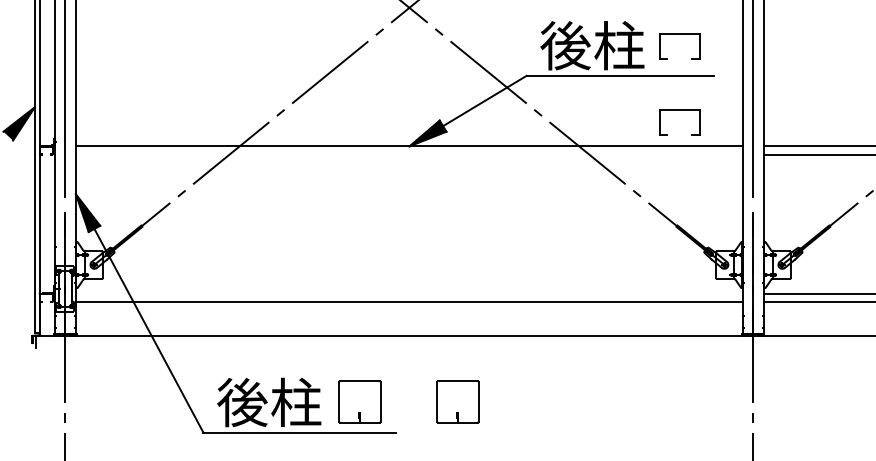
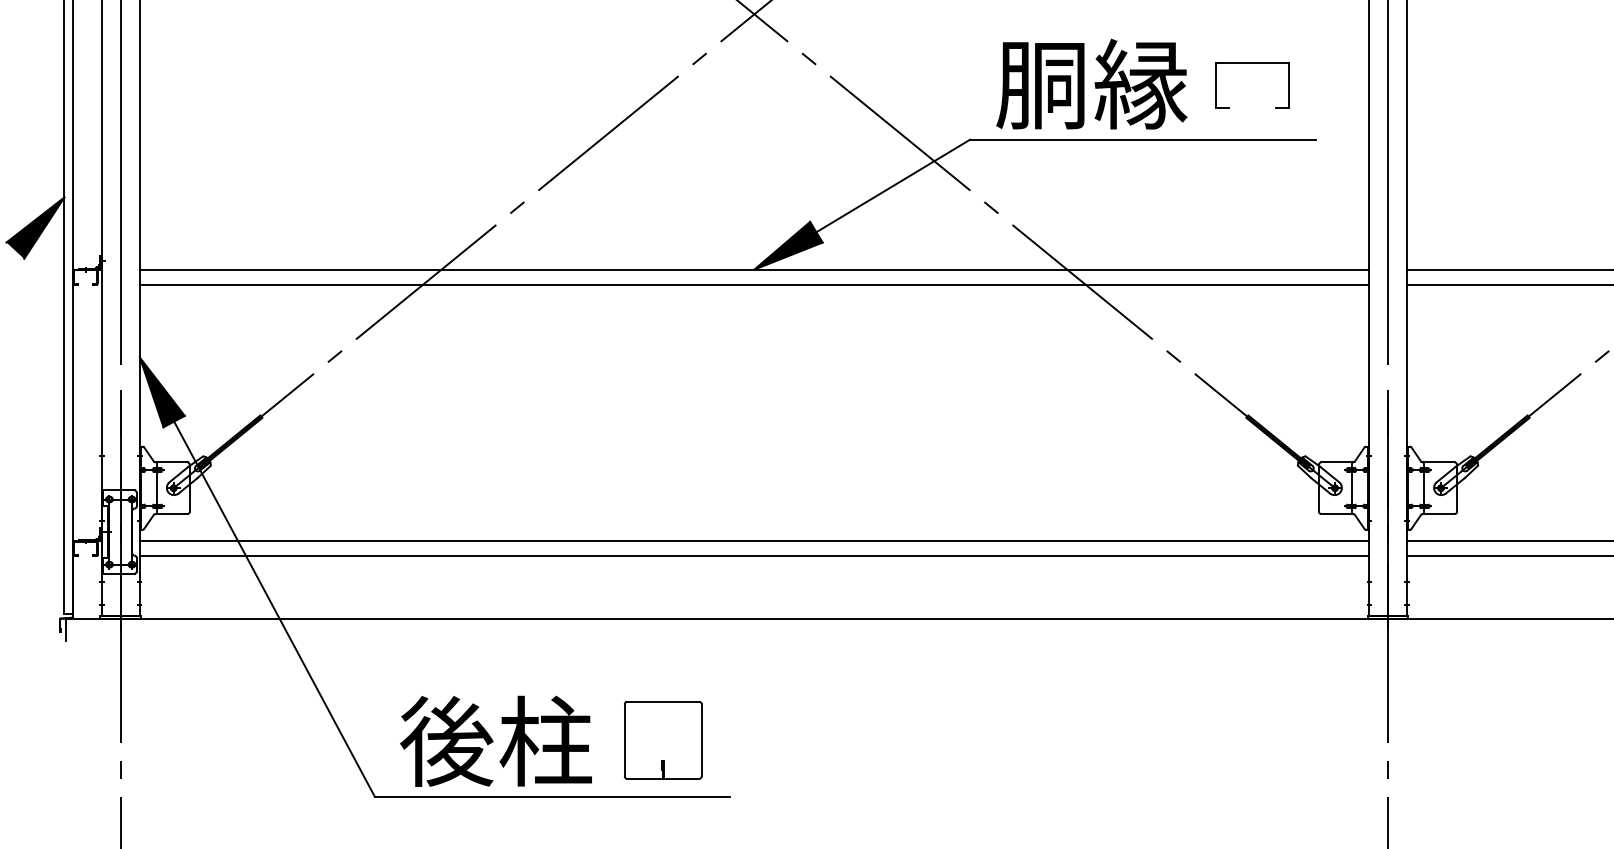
text: (592, 45) -> (1091, 83), 後柱 -> 胴縁
part: (679, 110) -> (1251, 203), removed
line: (408, 154) -> (752, 284), added
line: (408, 293) -> (752, 540), added
part: (457, 401) -> (842, 739), removed

